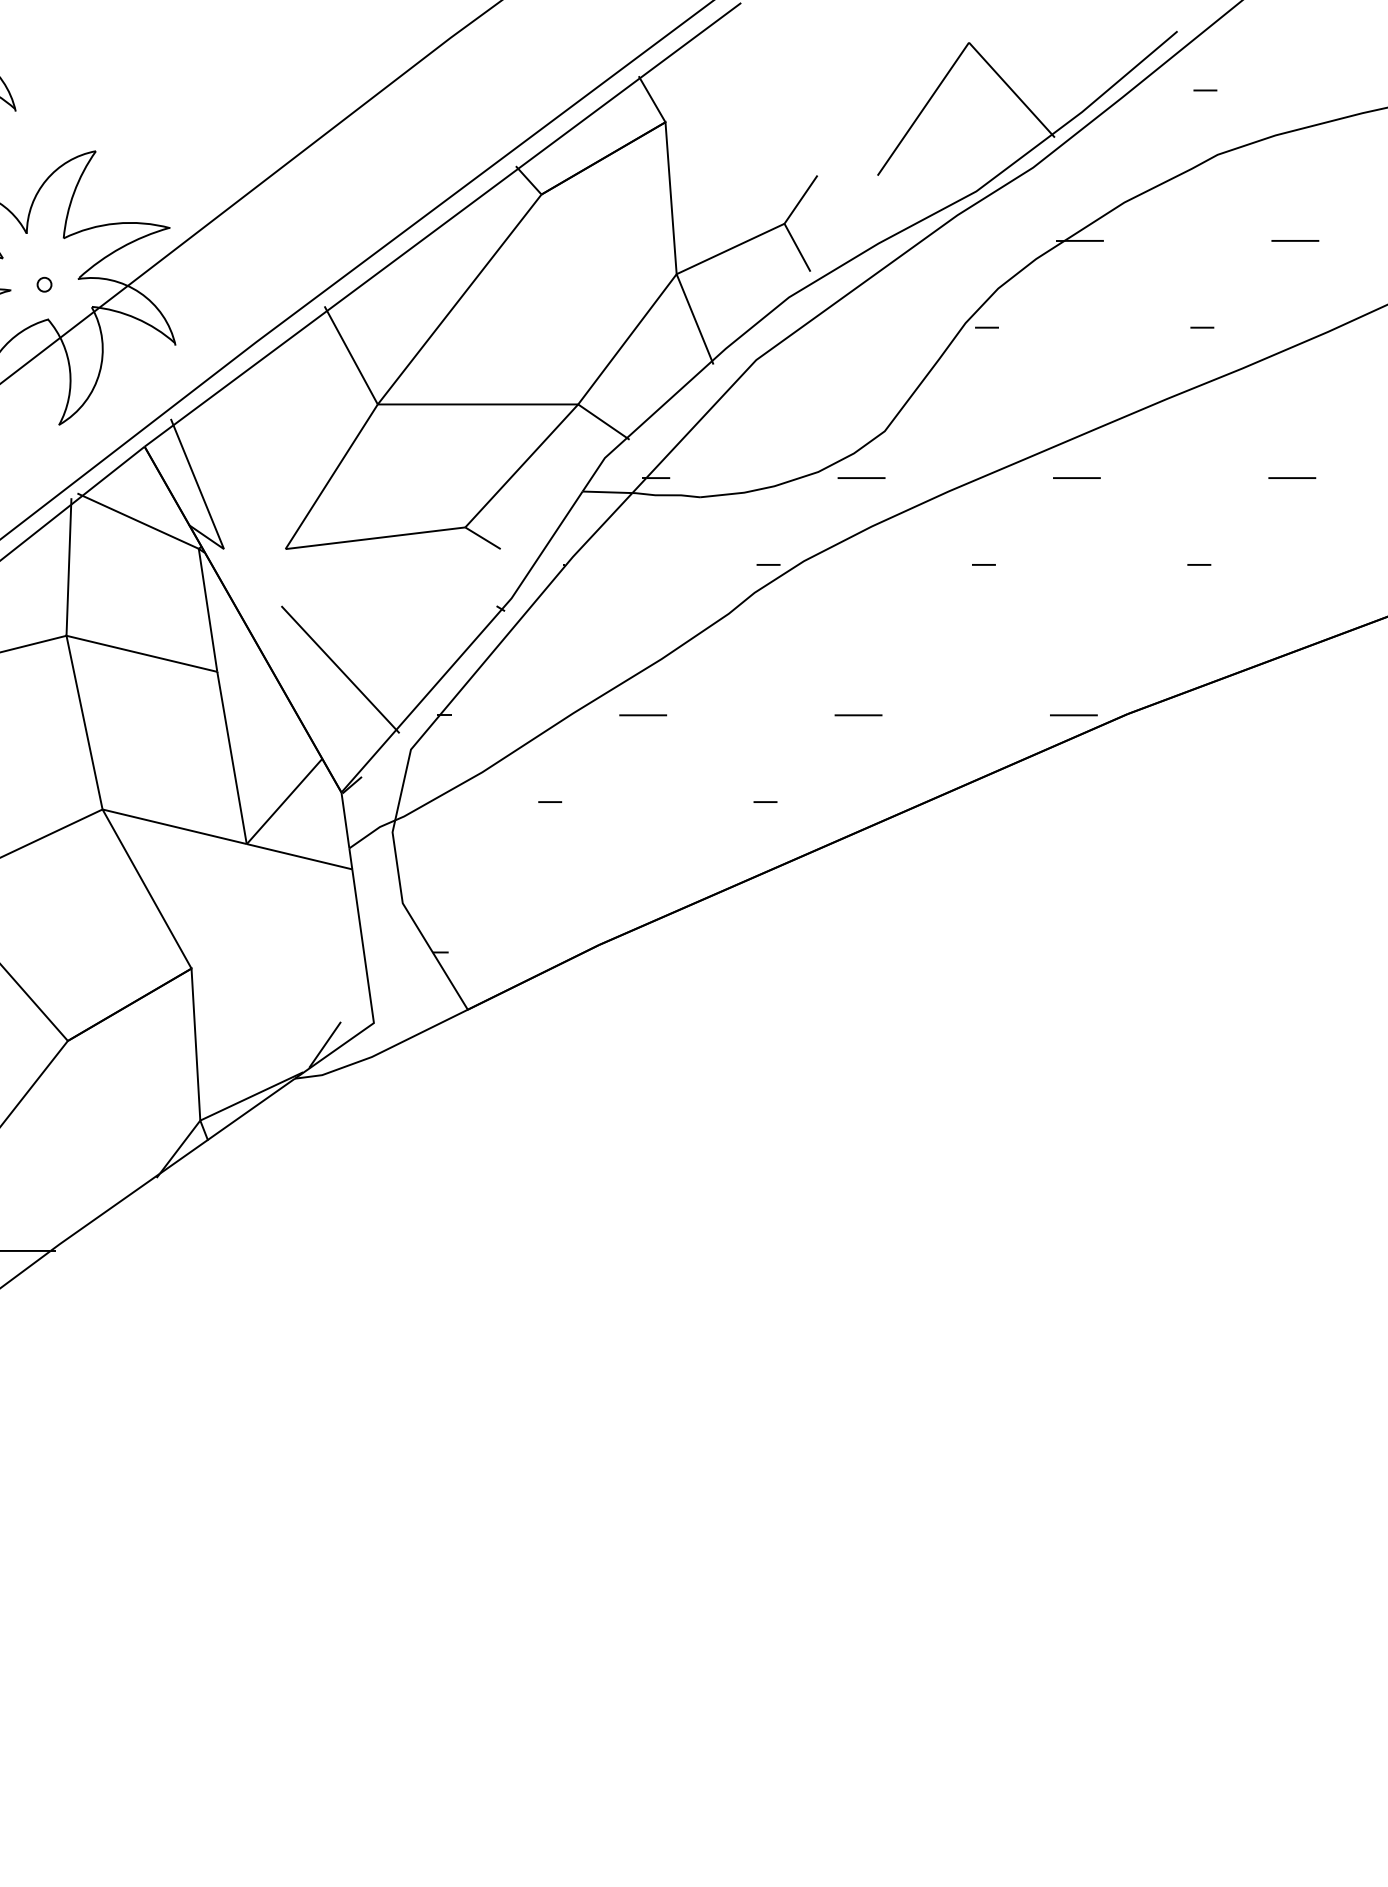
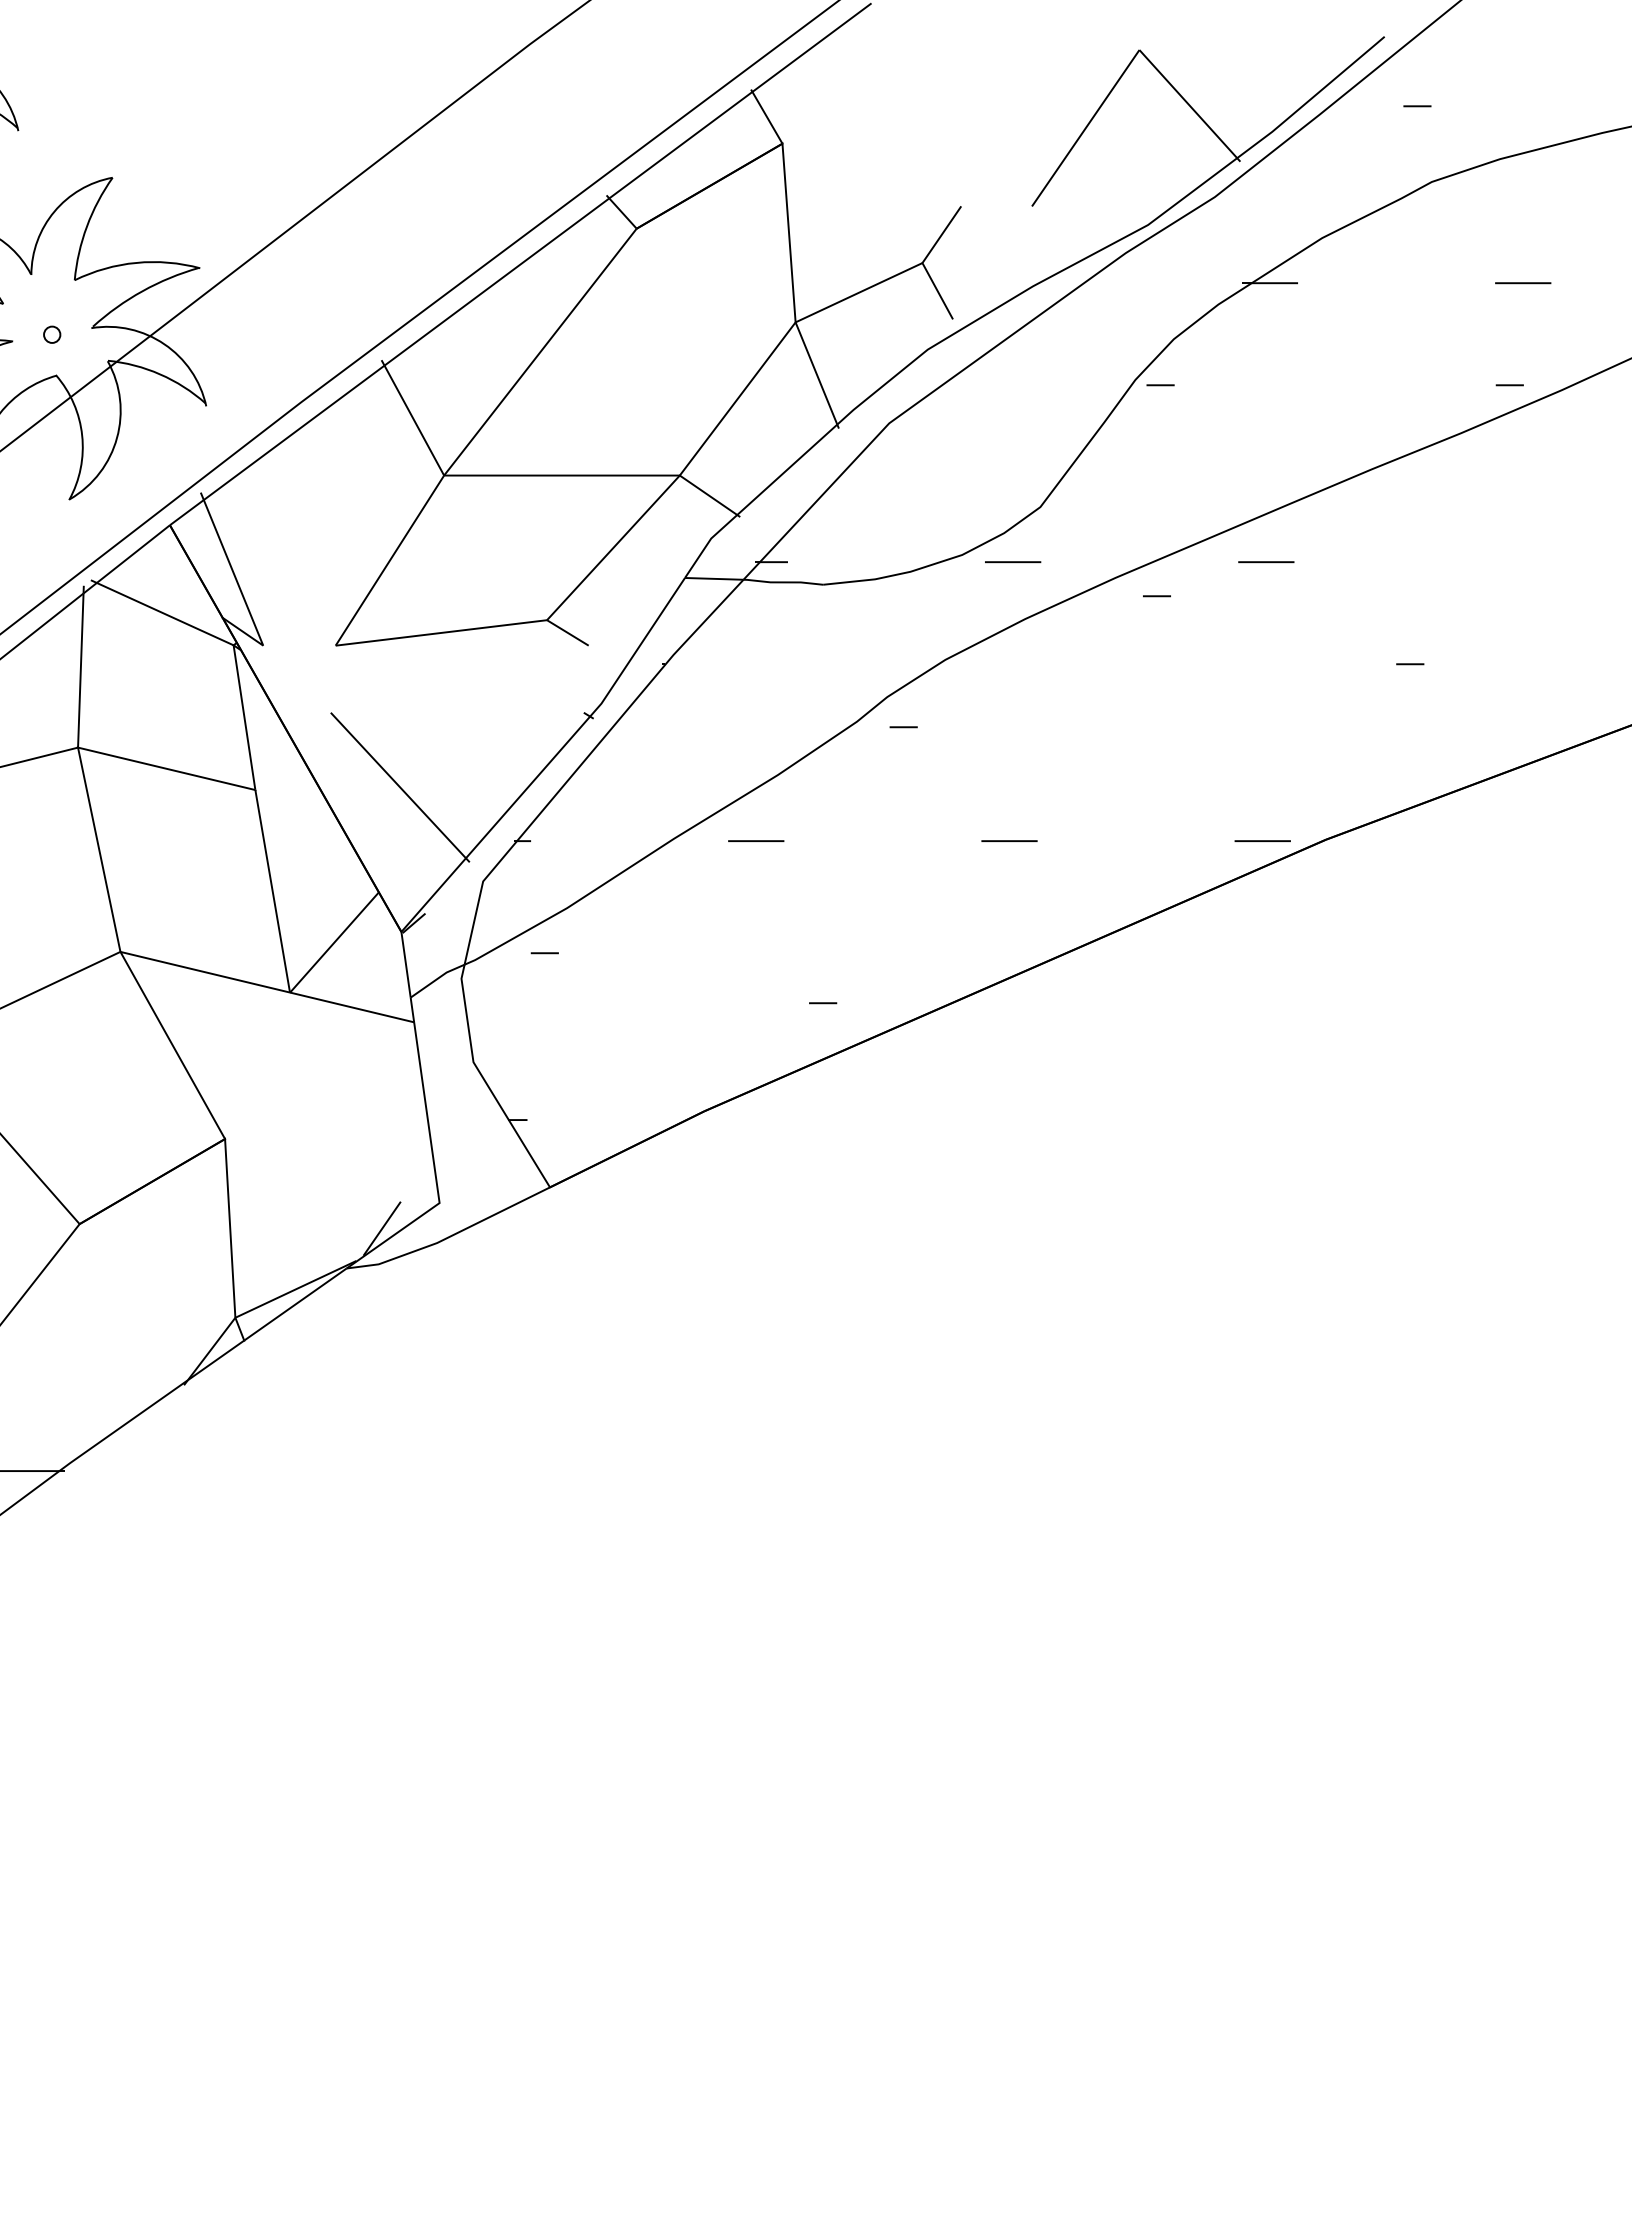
line: (1202, 327) -> (1509, 385), moved
line: (1292, 478) -> (1519, 562), removed
line: (768, 565) -> (903, 727), moved
line: (983, 565) -> (1156, 596), moved
line: (549, 802) -> (544, 953), moved
line: (765, 802) -> (823, 1003), moved

